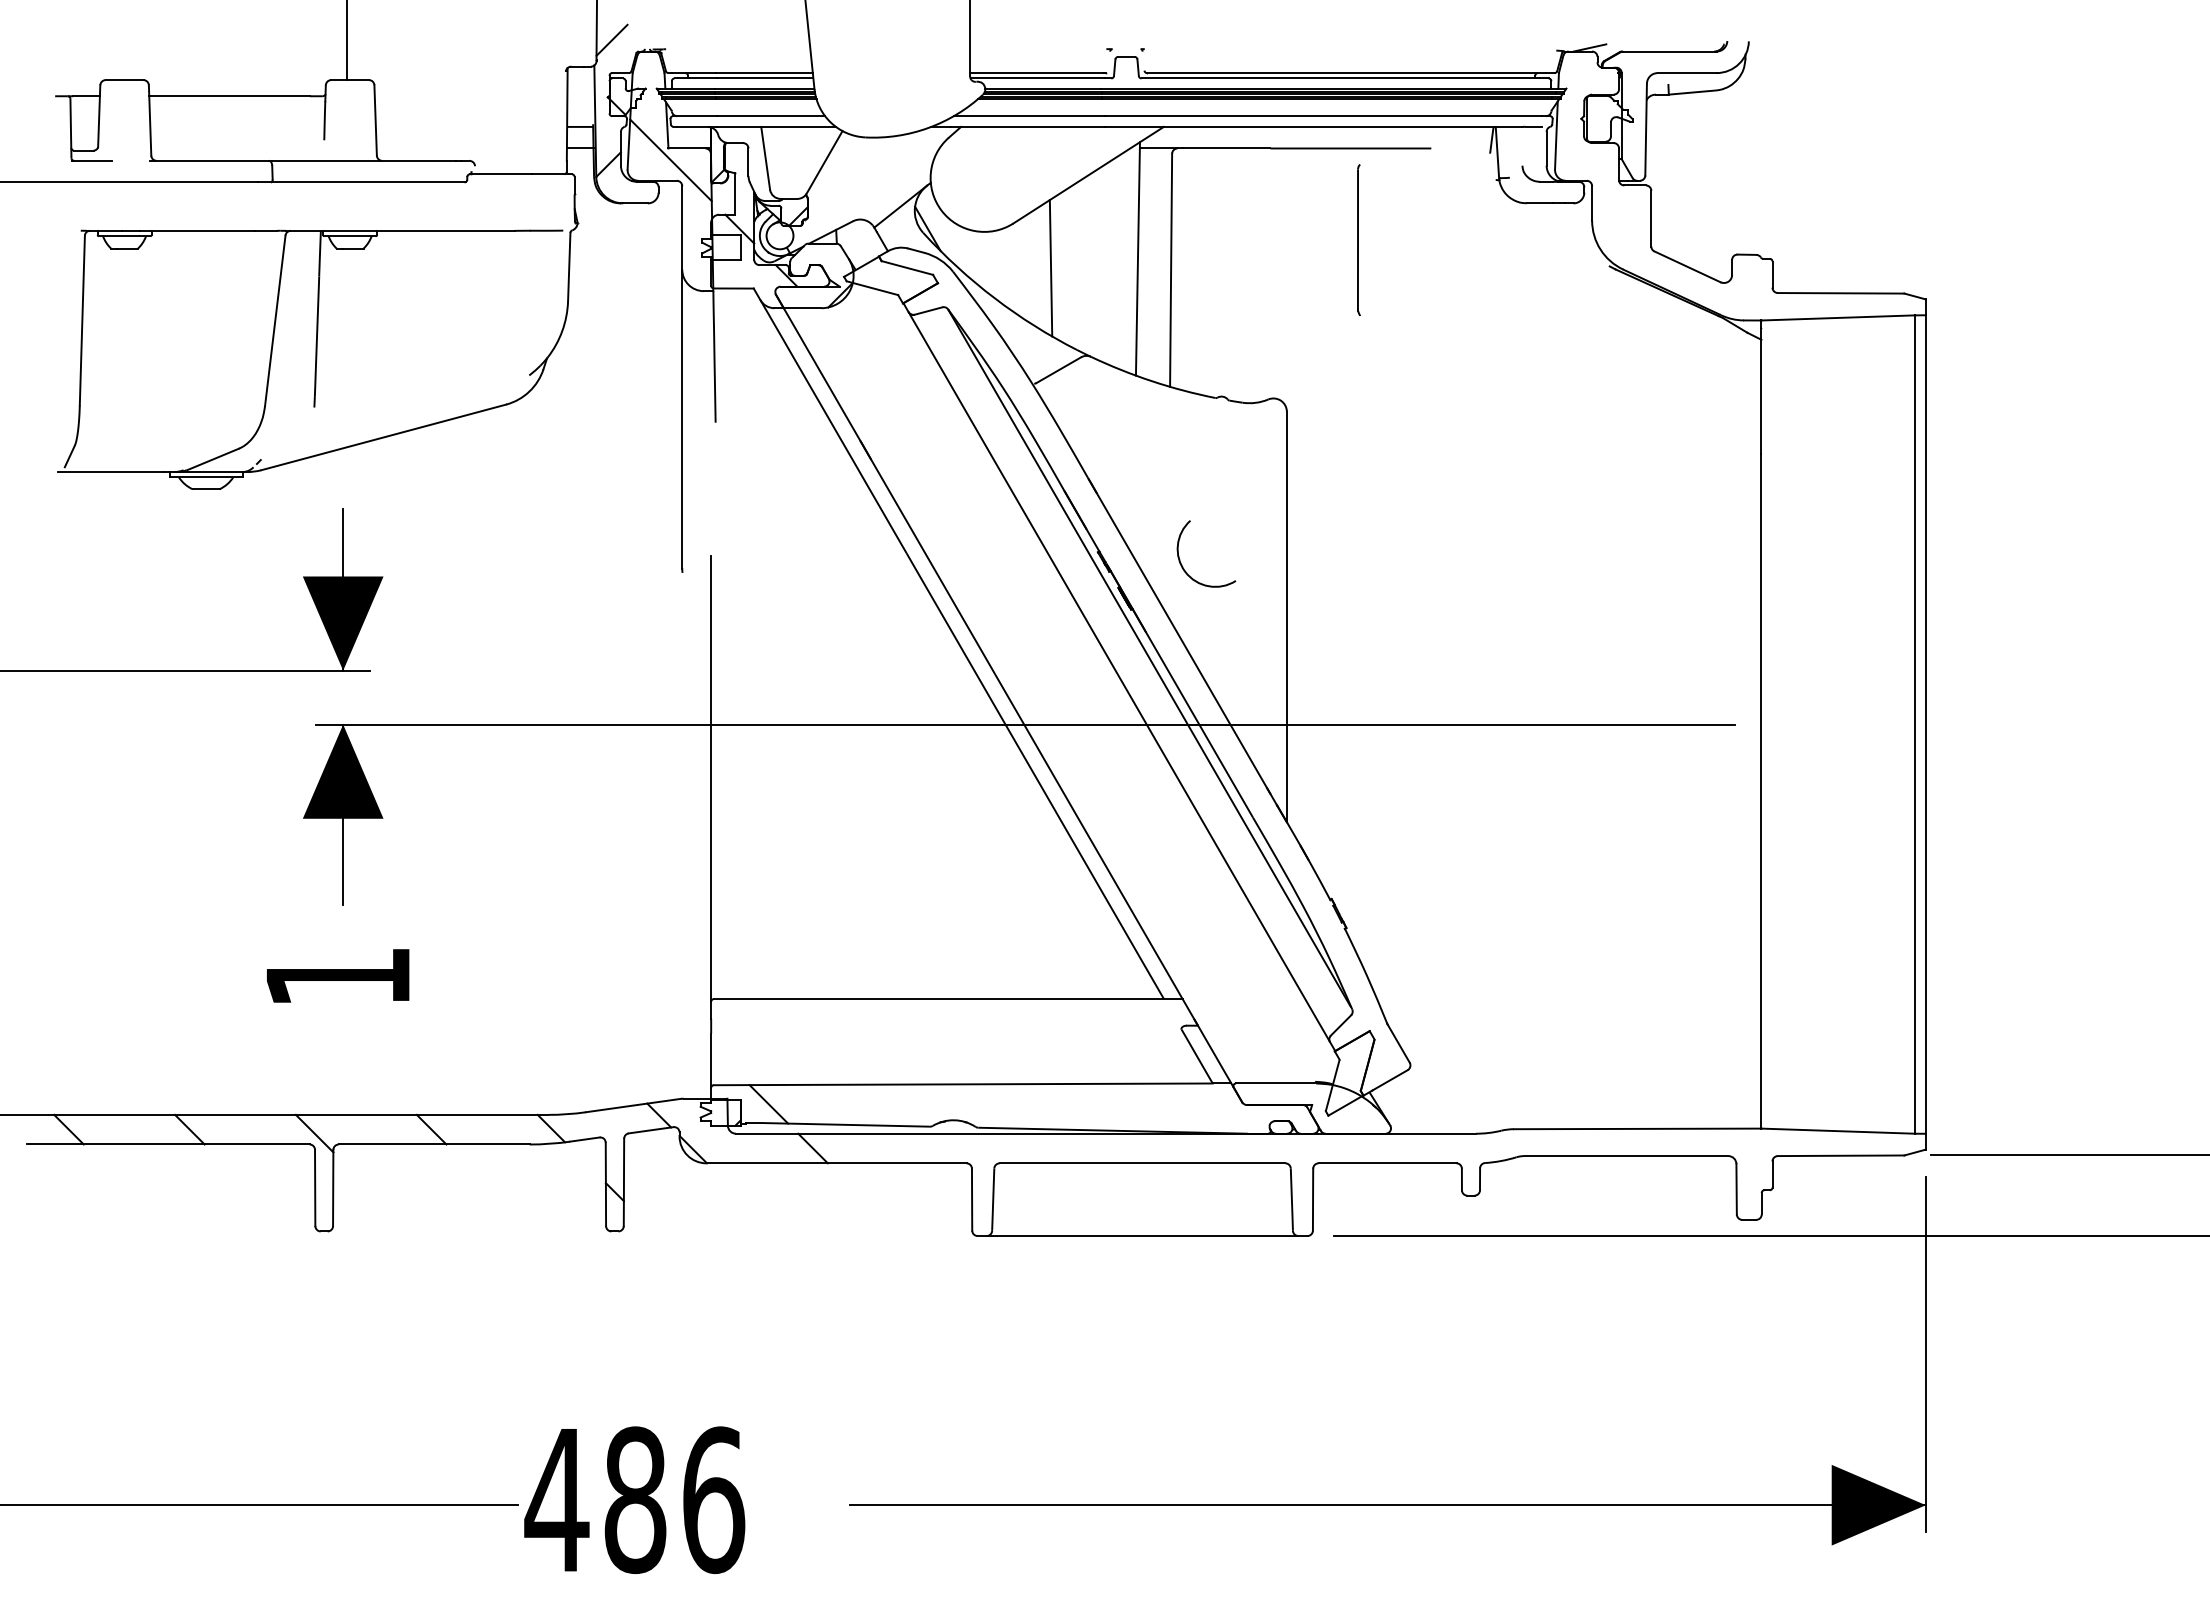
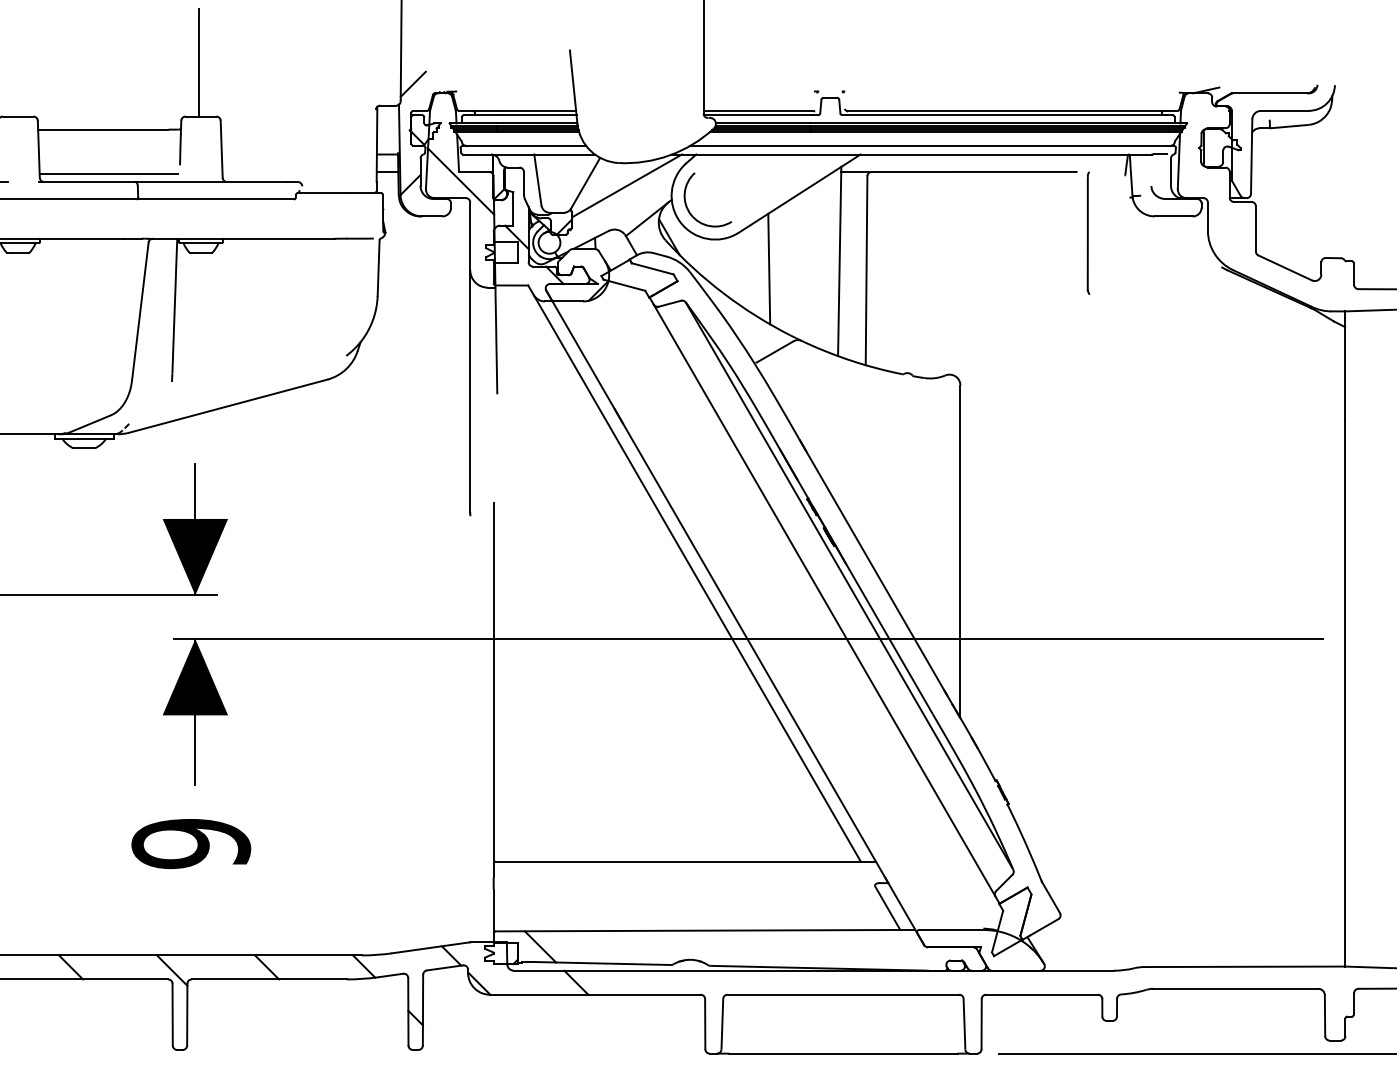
line: (236, 150) -> (108, 173), added
line: (875, 165) -> (626, 185), added
part: (1358, 239) -> (1088, 232), moved
arc: (1182, 564) -> (688, 208), moved
text: (338, 977) -> (191, 844), 1 -> 9

